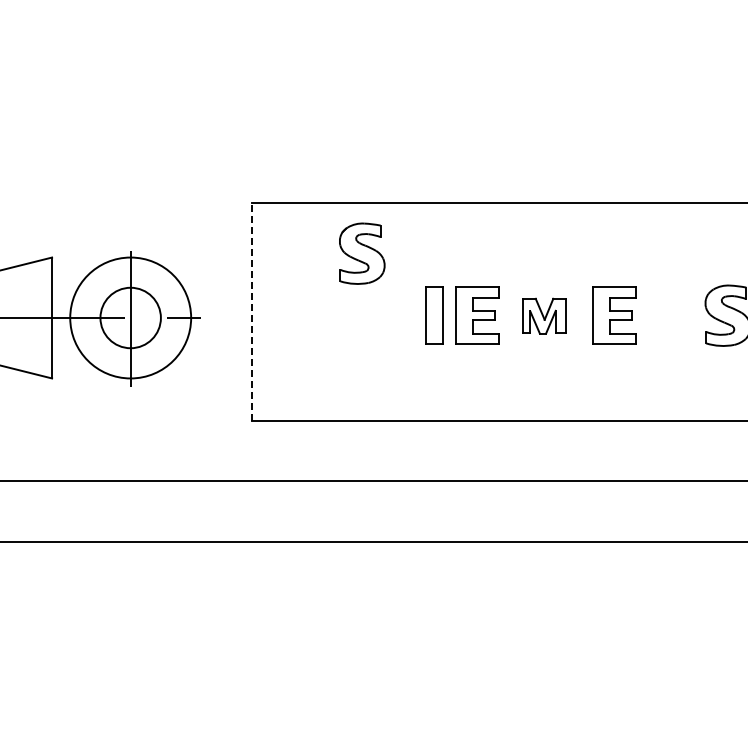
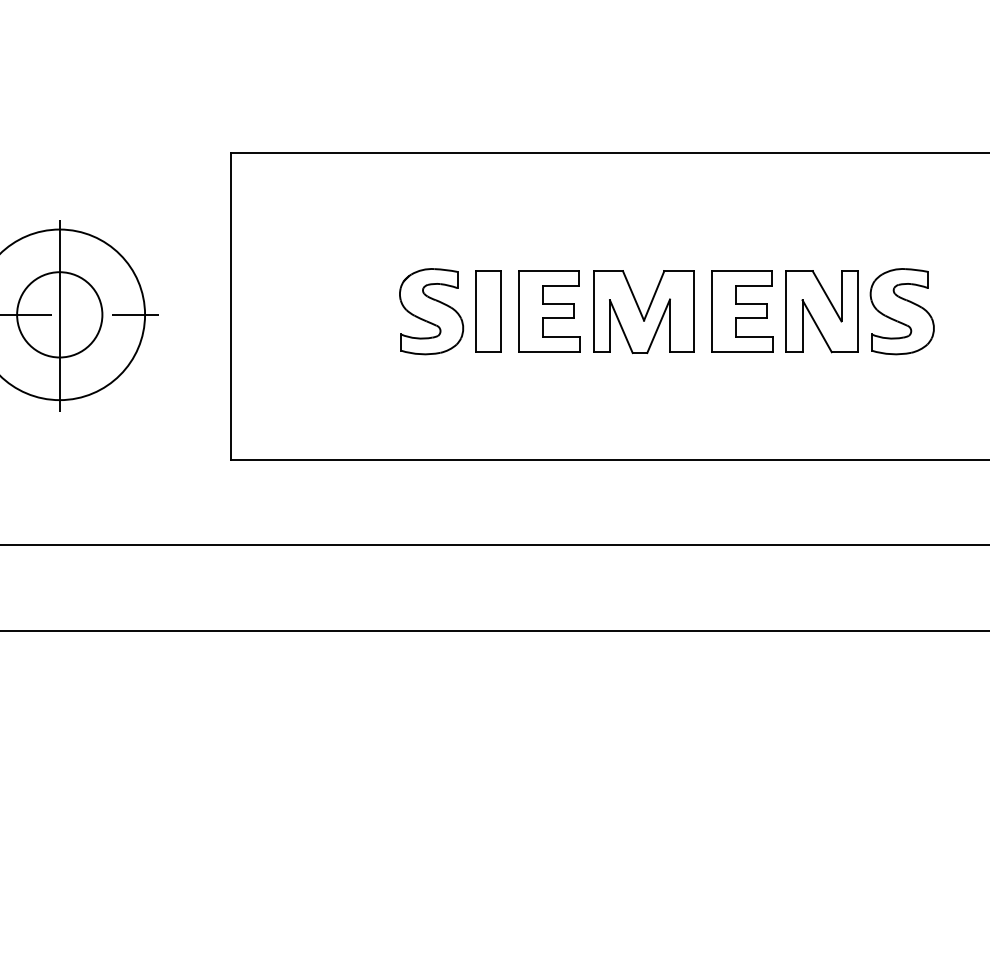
part: (362, 253) -> (431, 311), moved
line: (251, 312) -> (230, 307), dashed -> solid
part: (670, 315) -> (821, 311), added
part: (544, 316) -> (643, 312), size x1.67

